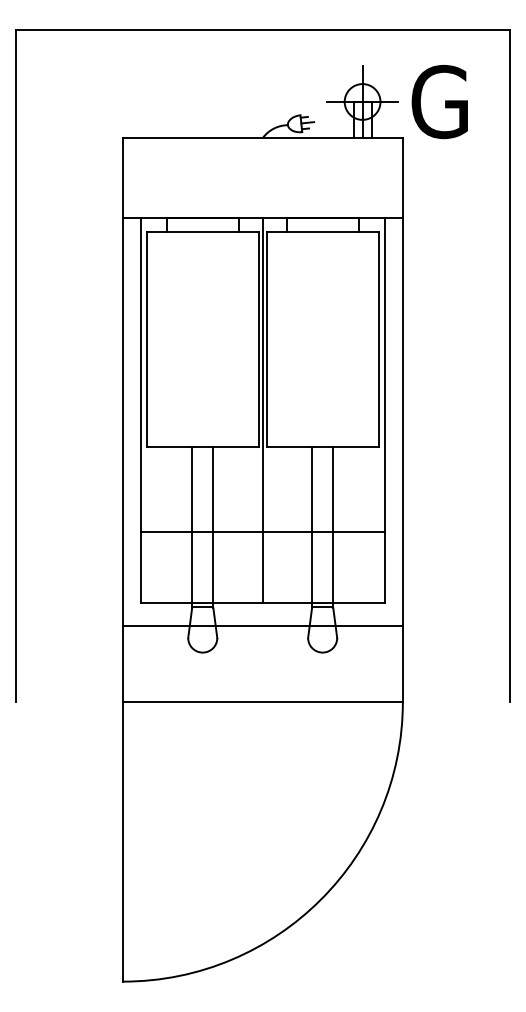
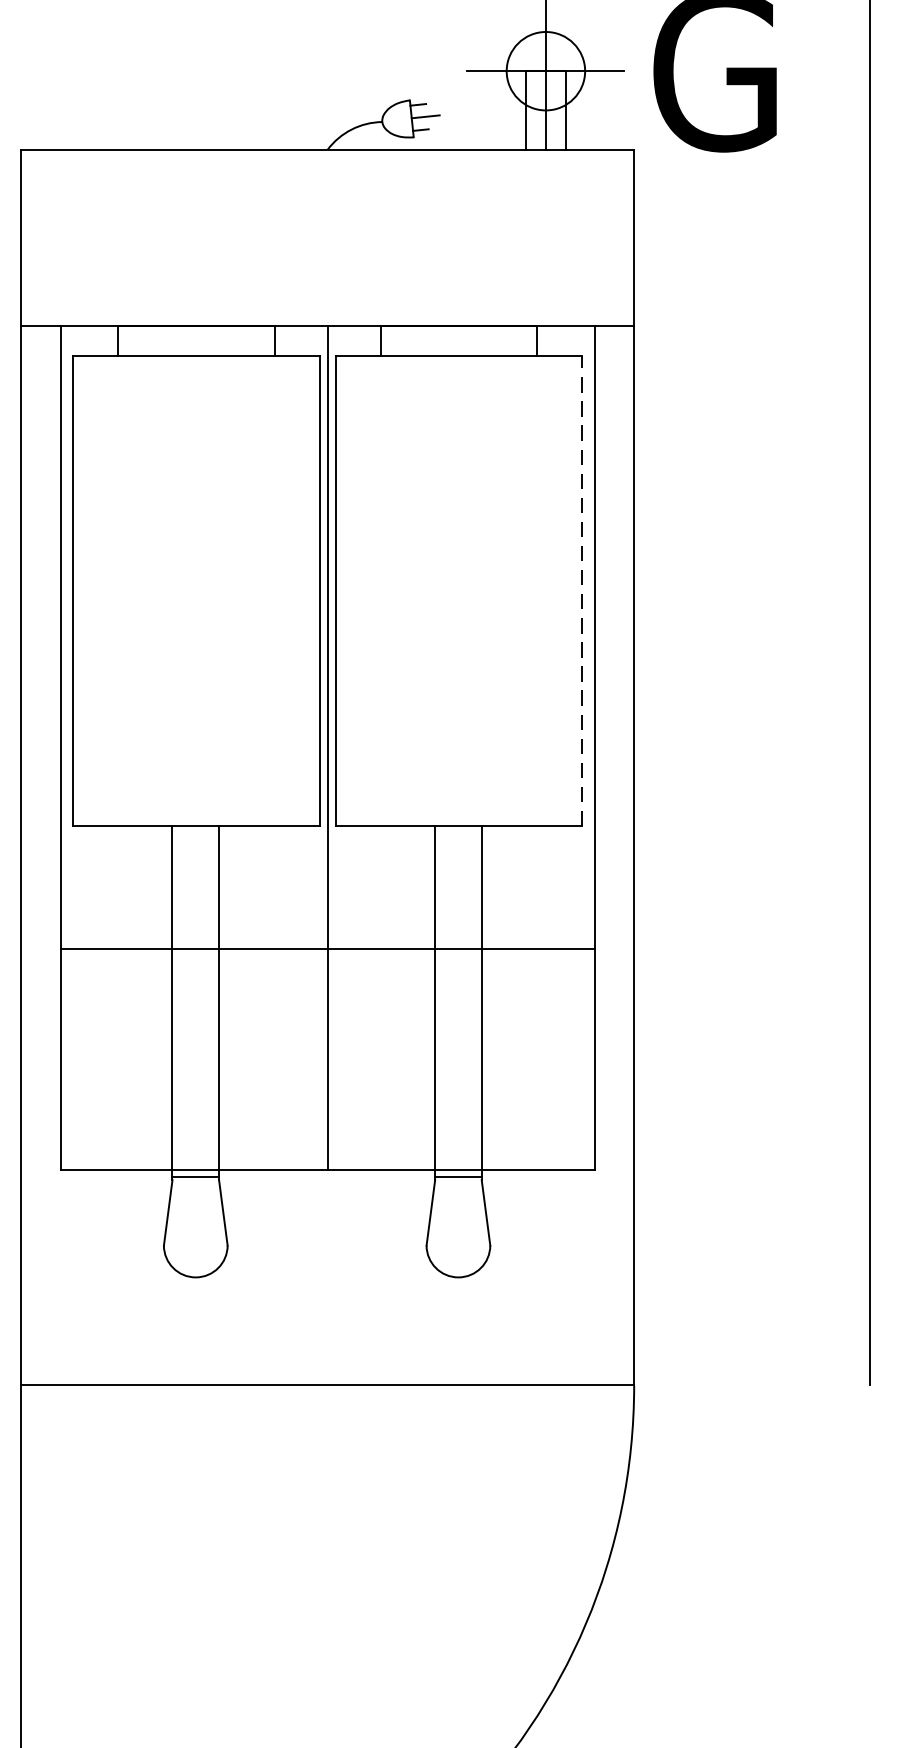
line: (379, 338) -> (582, 589), solid -> dashed
line: (262, 531) -> (326, 948), moved
line: (262, 625) -> (326, 1218), removed

